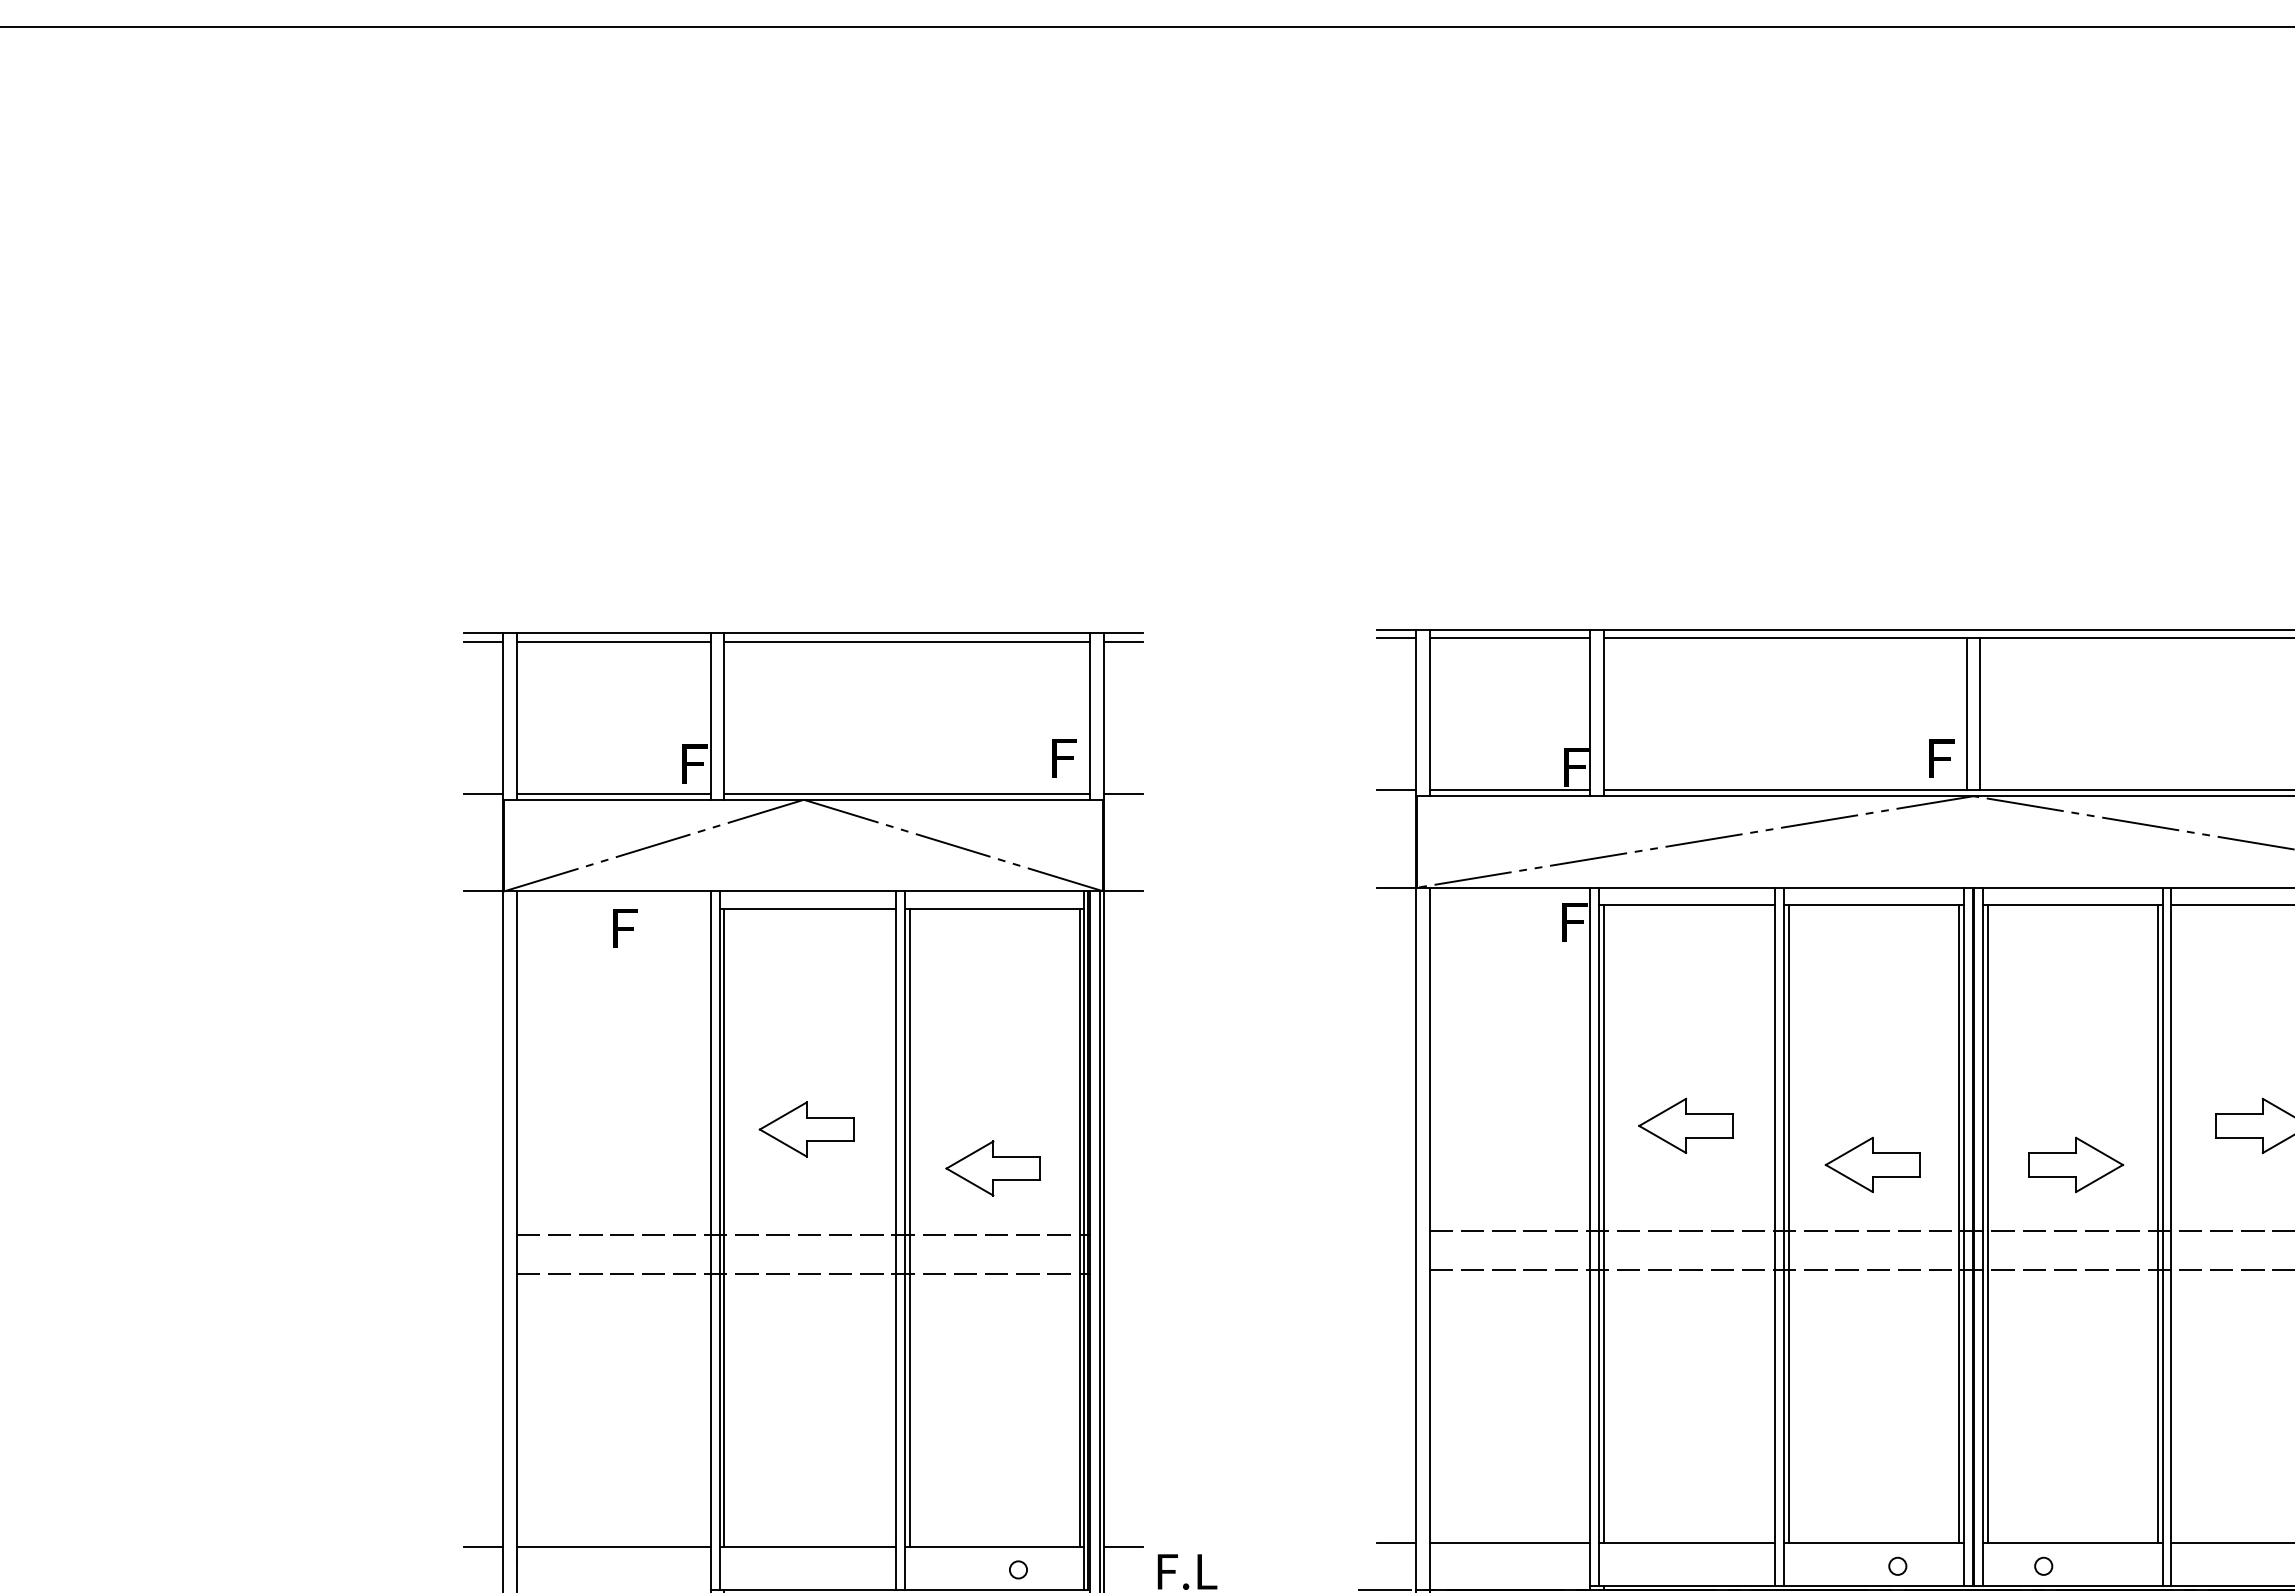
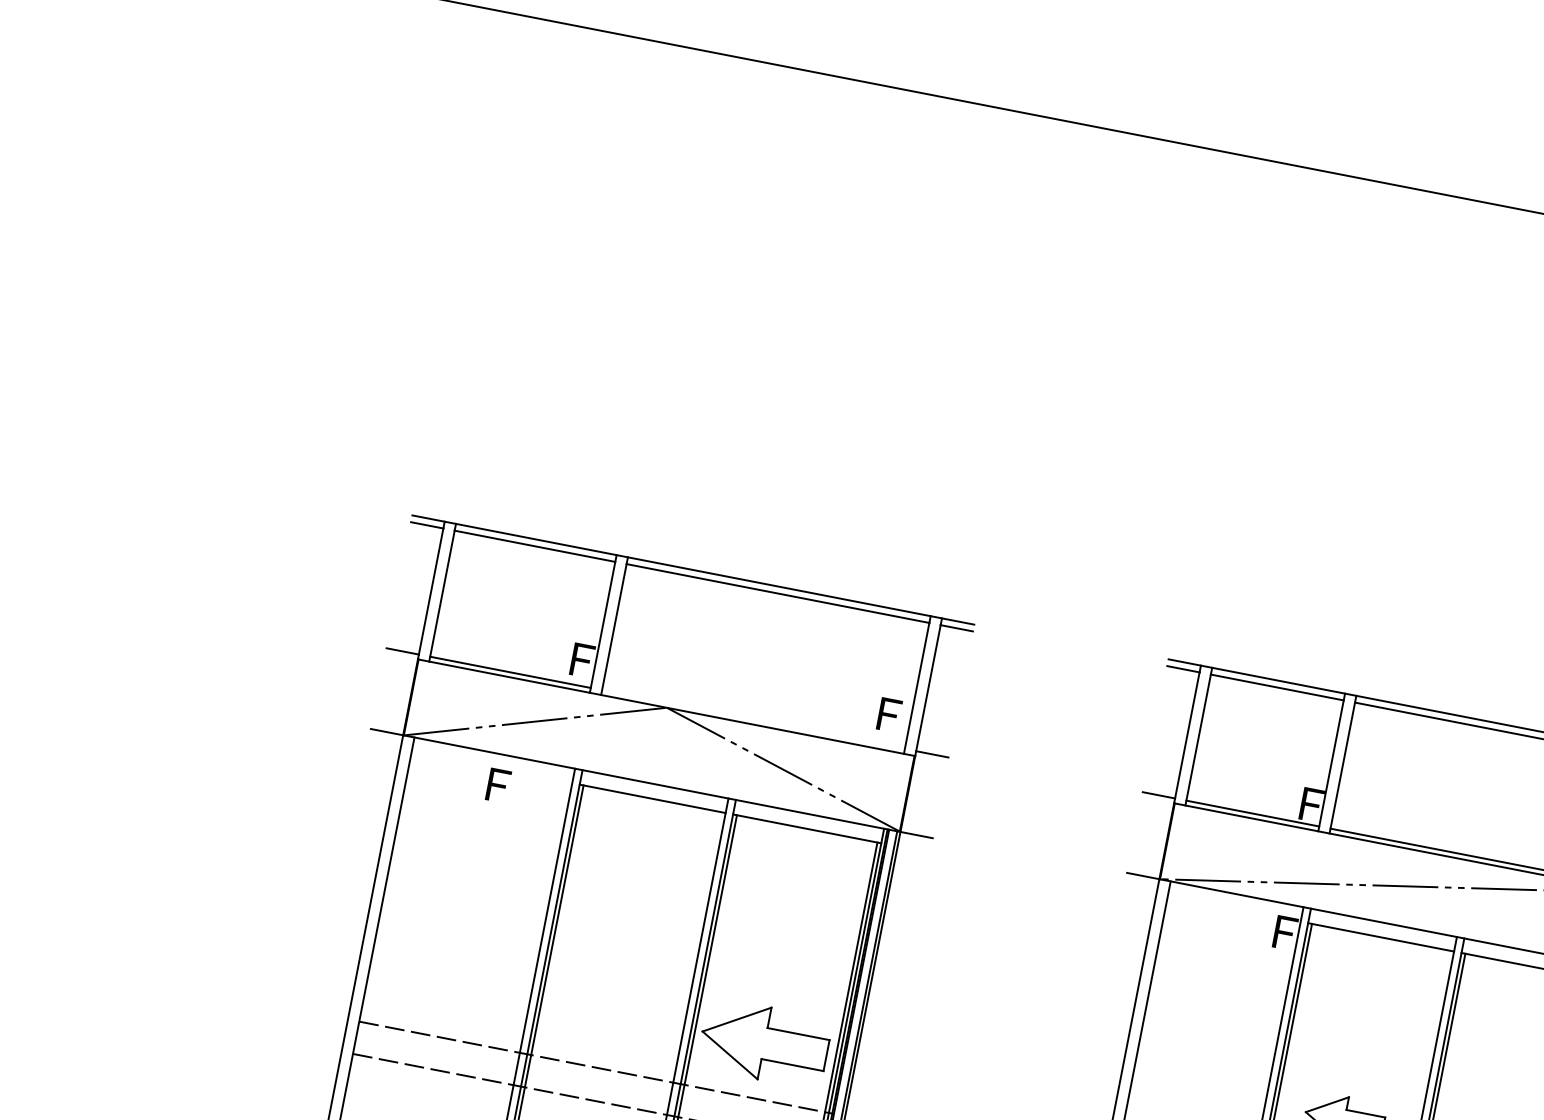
line: (907, 793) -> (753, 719), removed
part: (806, 1129) -> (616, 981), removed
part: (992, 1168) -> (763, 1043), size x1.6

